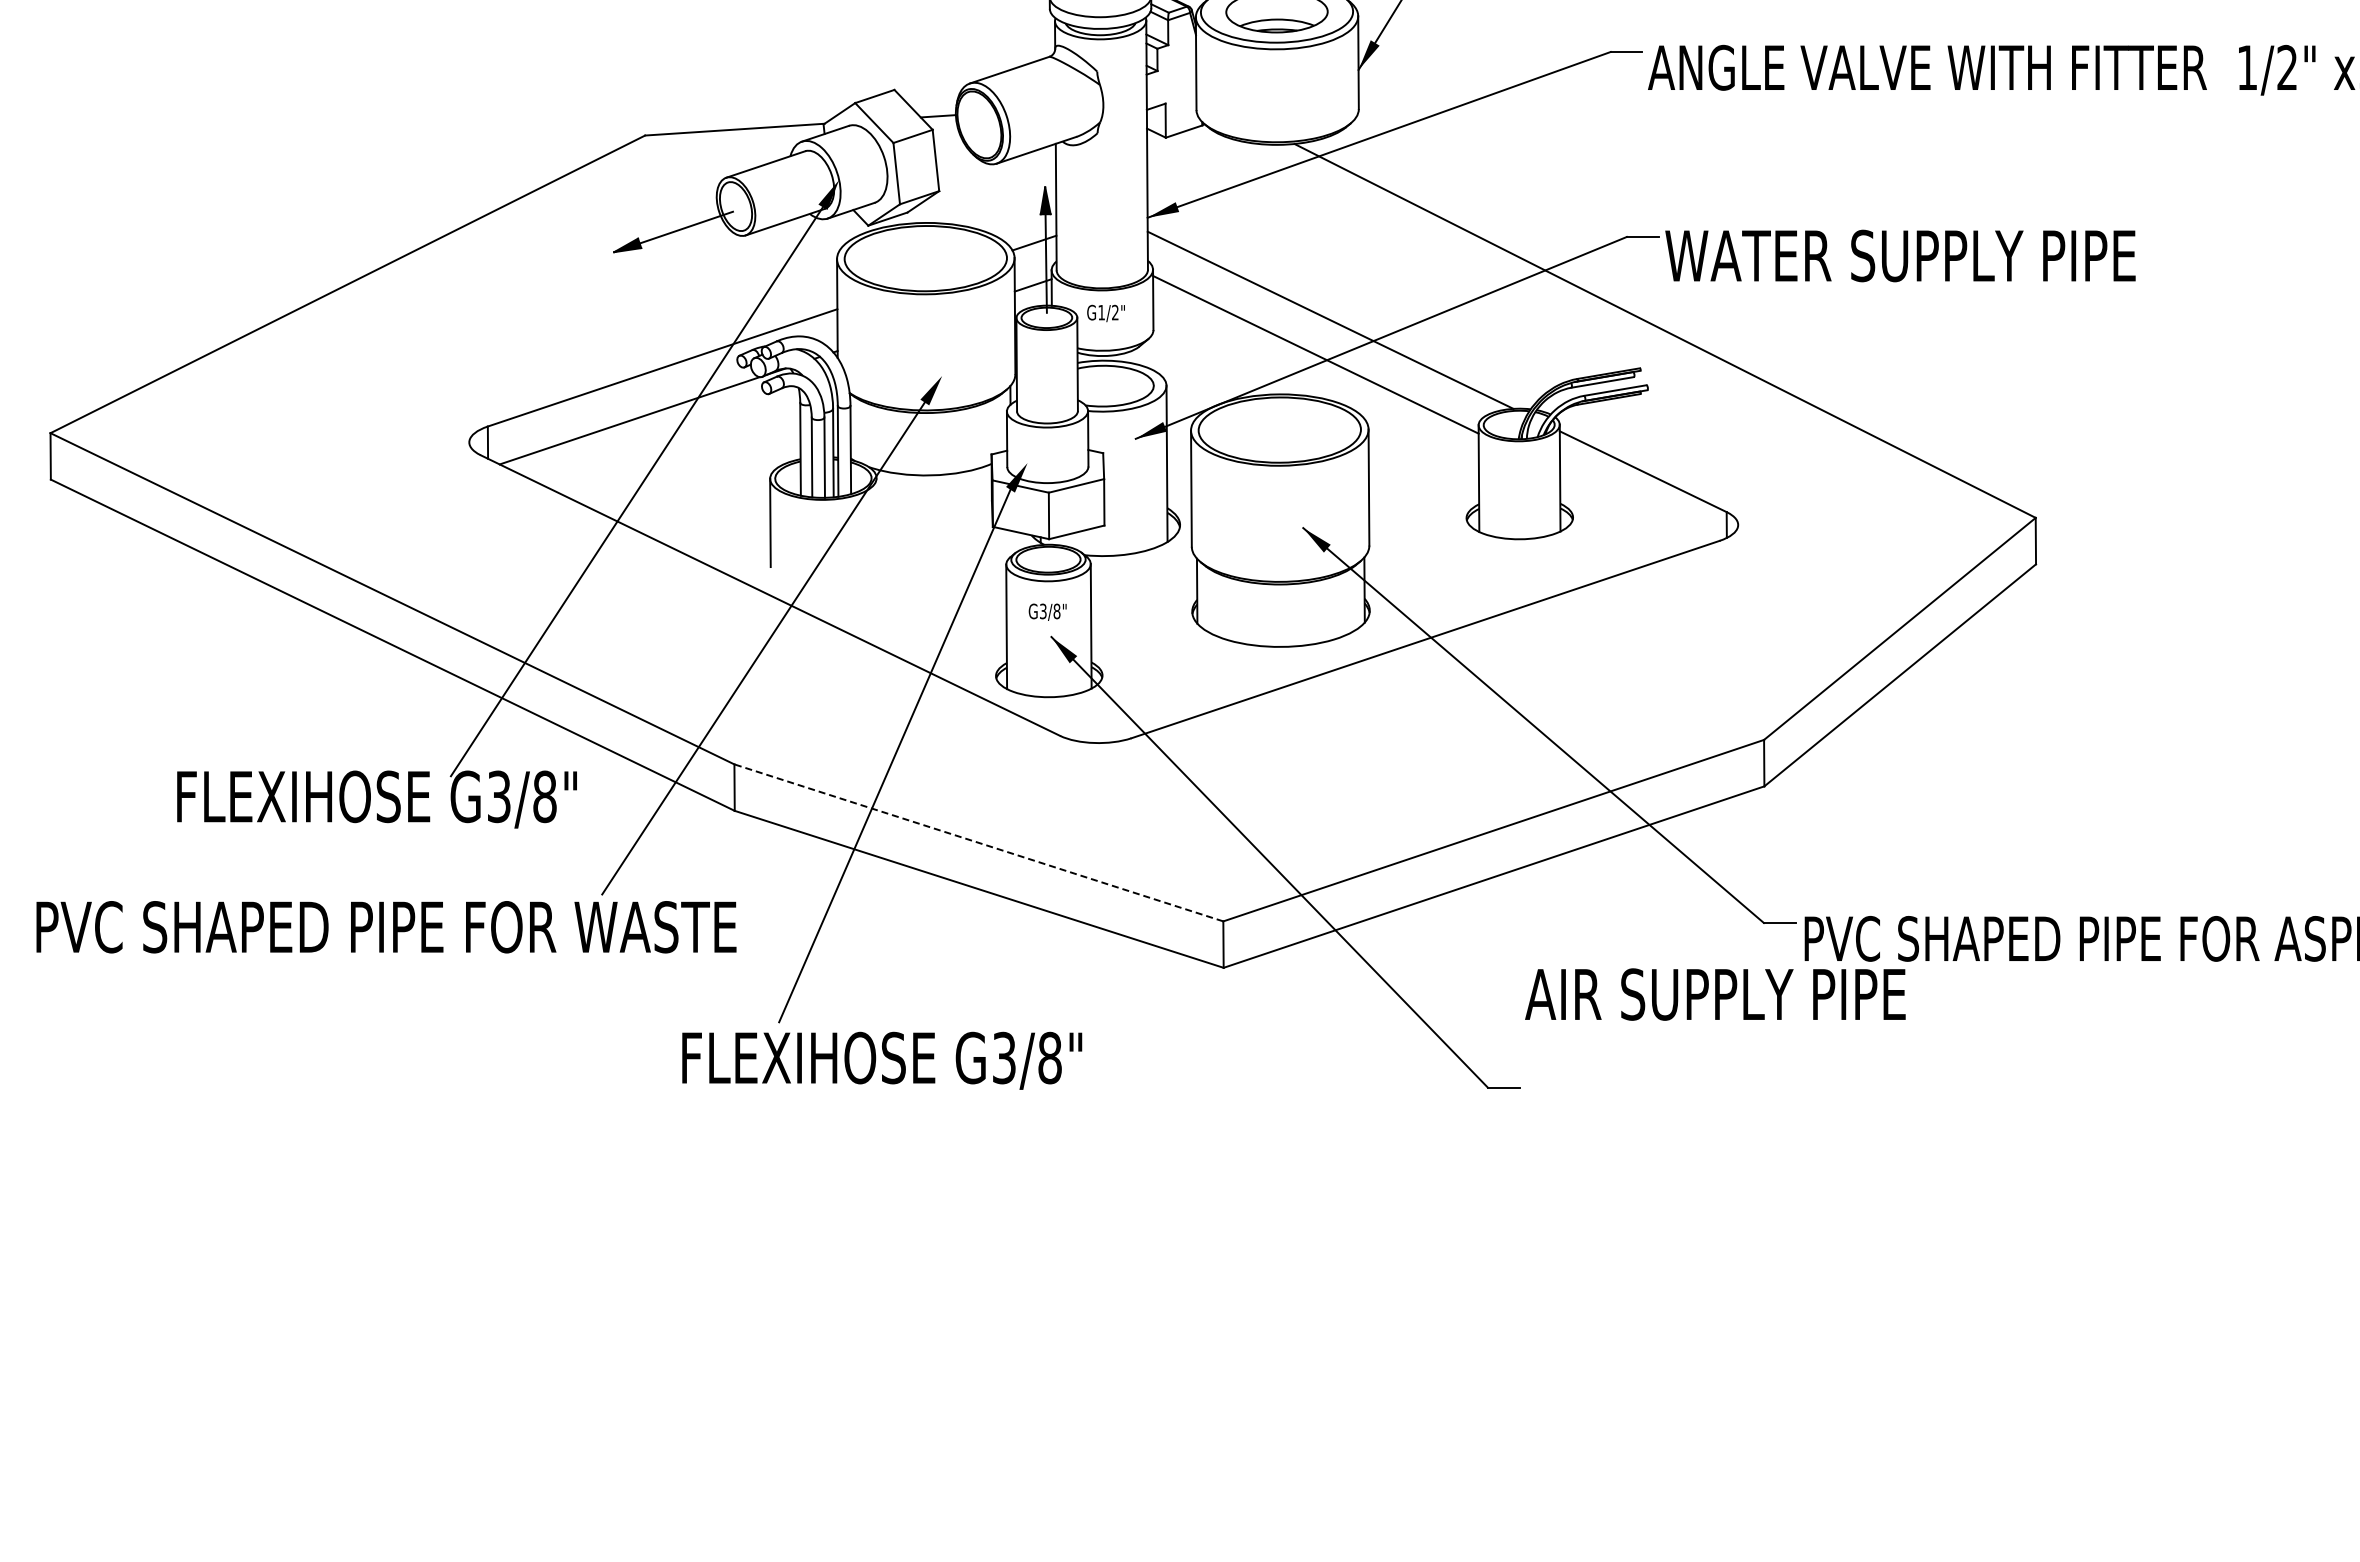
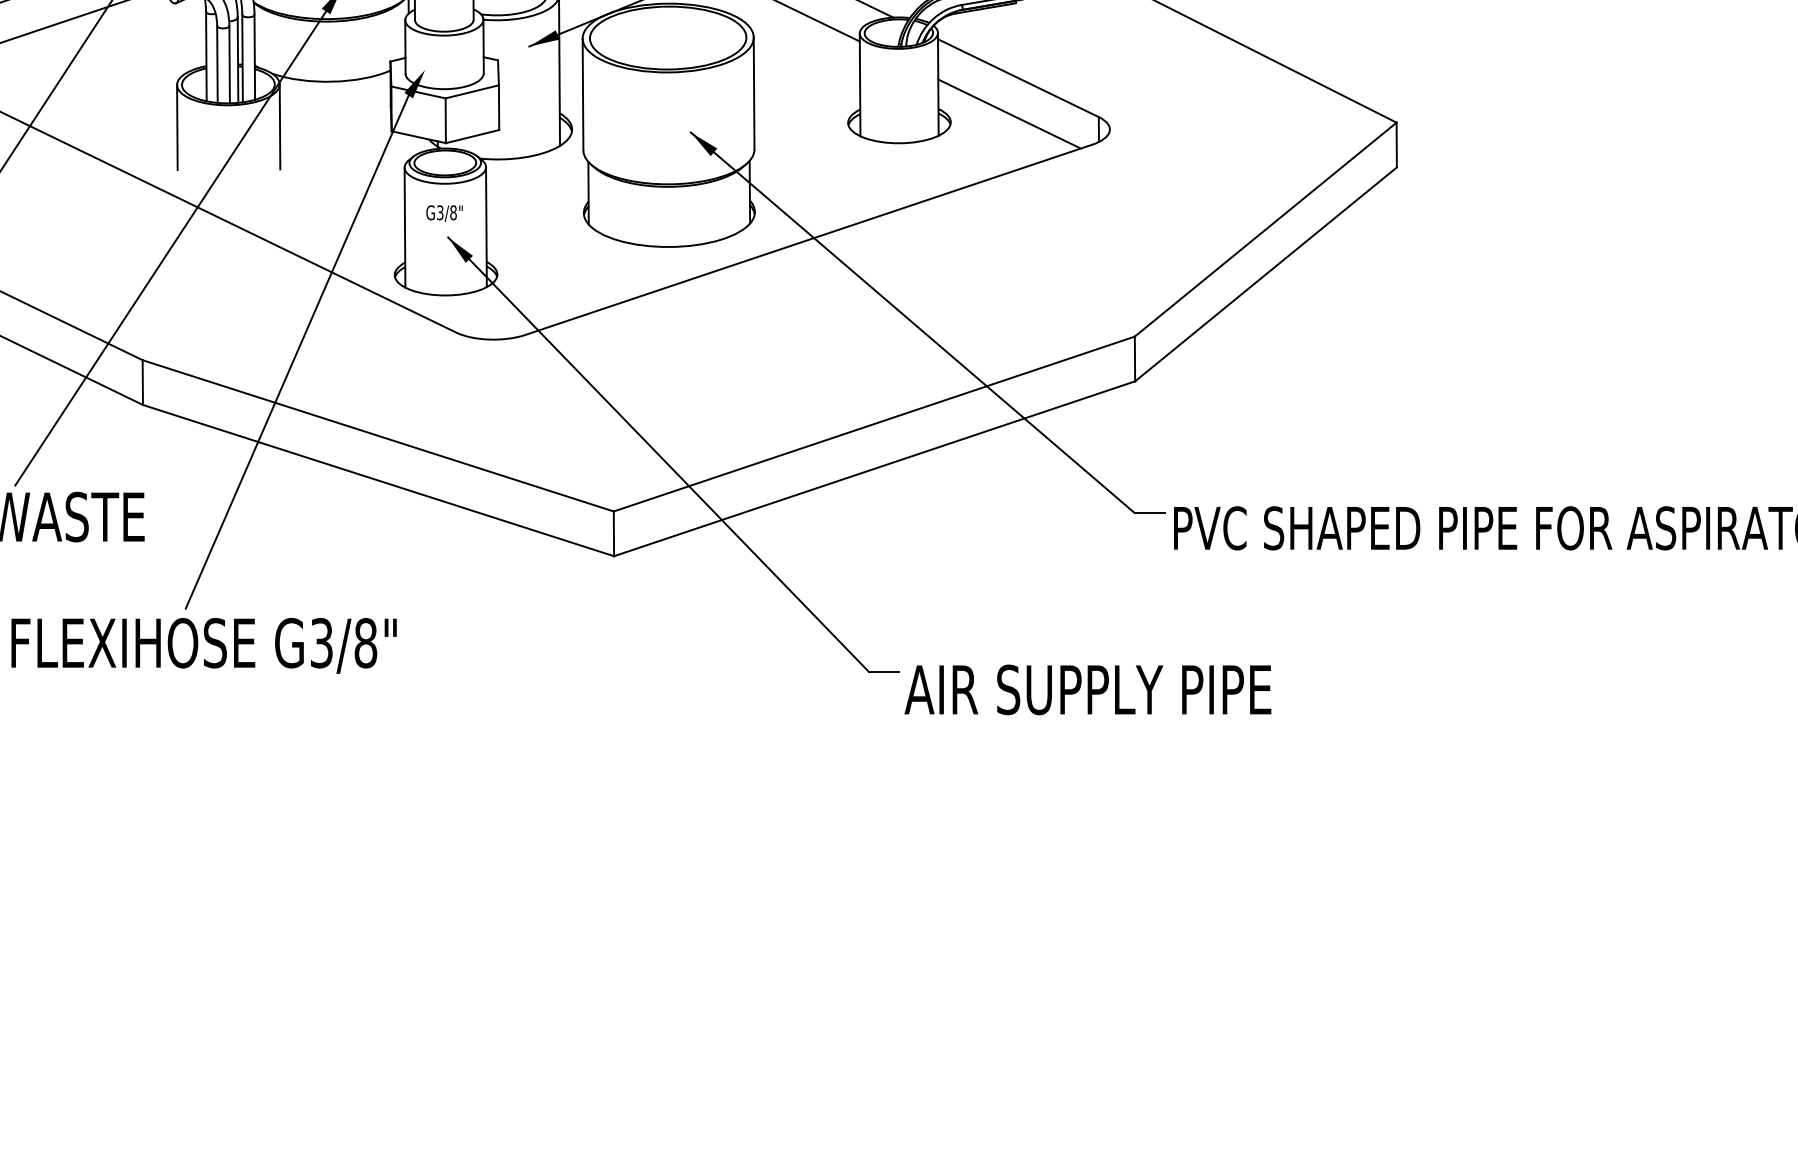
line: (1634, 508) -> (1009, 113), added
line: (876, 522) -> (279, 127), added
line: (978, 842) -> (377, 435), dashed -> solid
text: (1715, 994) -> (1088, 689), moved
text: (882, 1060) -> (204, 645), moved

